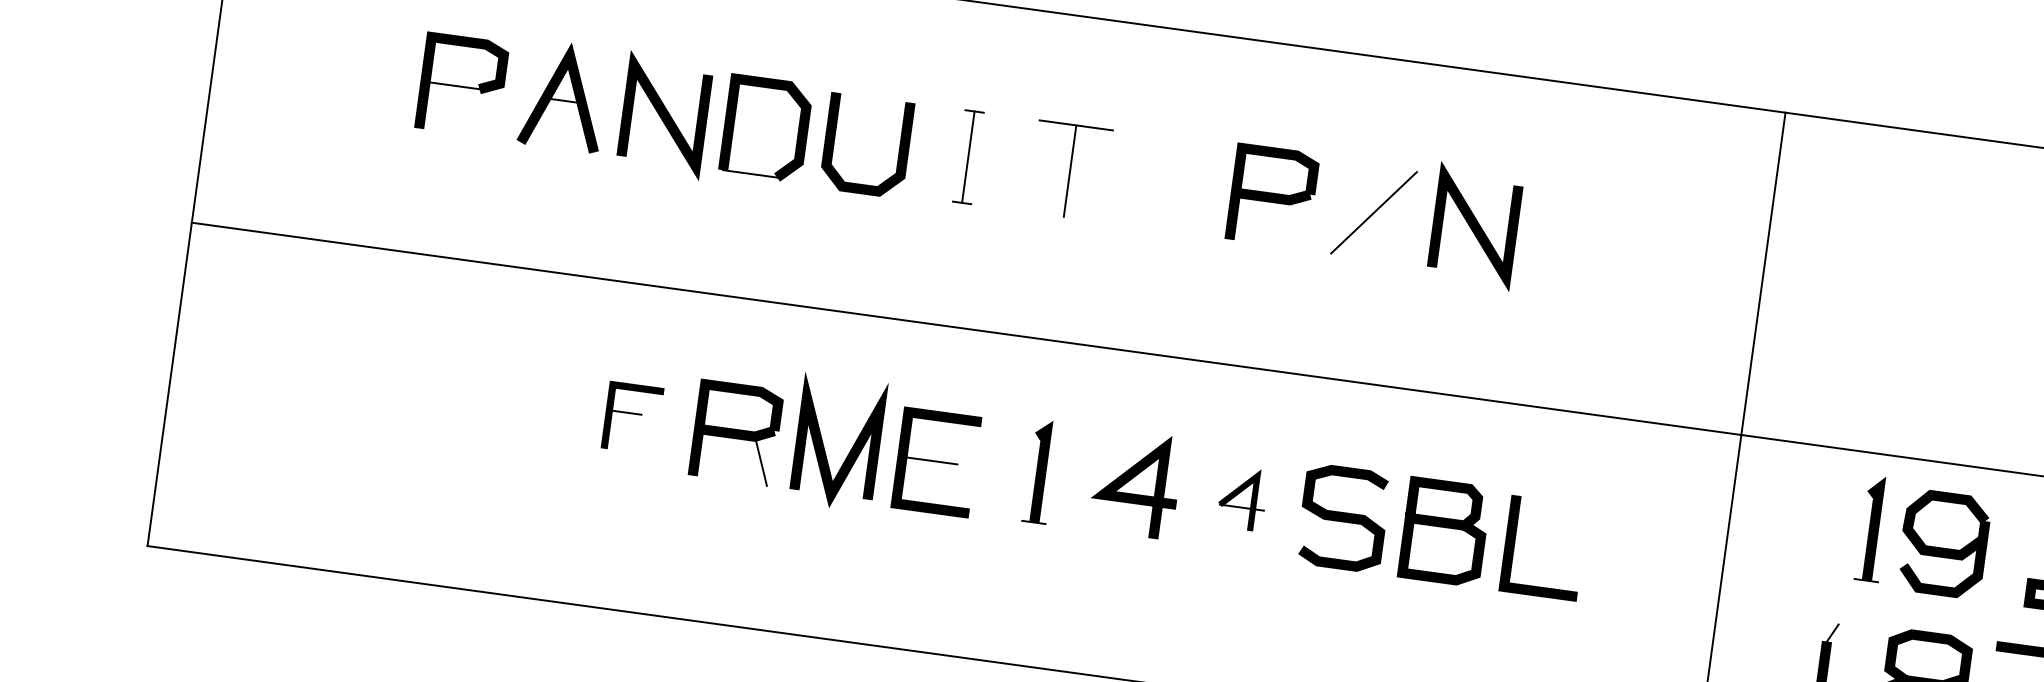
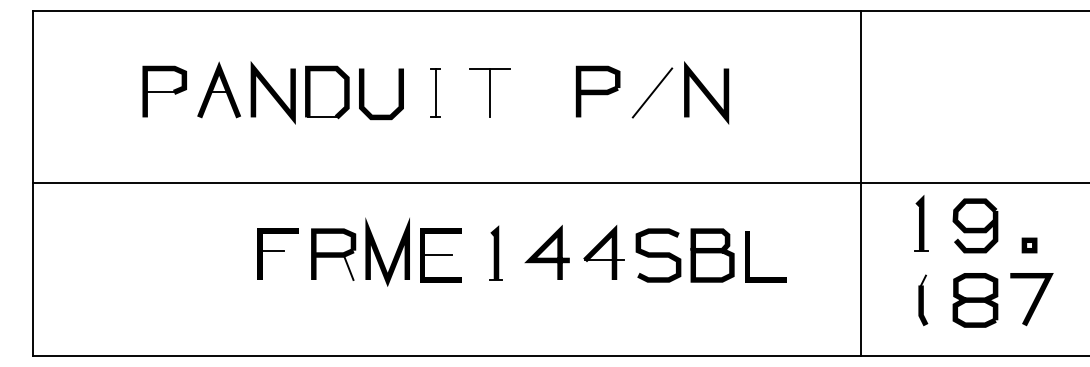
part: (631, 416) -> (277, 253), size x1.43
part: (1241, 498) -> (603, 252), size x1.67
part: (1873, 529) -> (921, 223), moved

